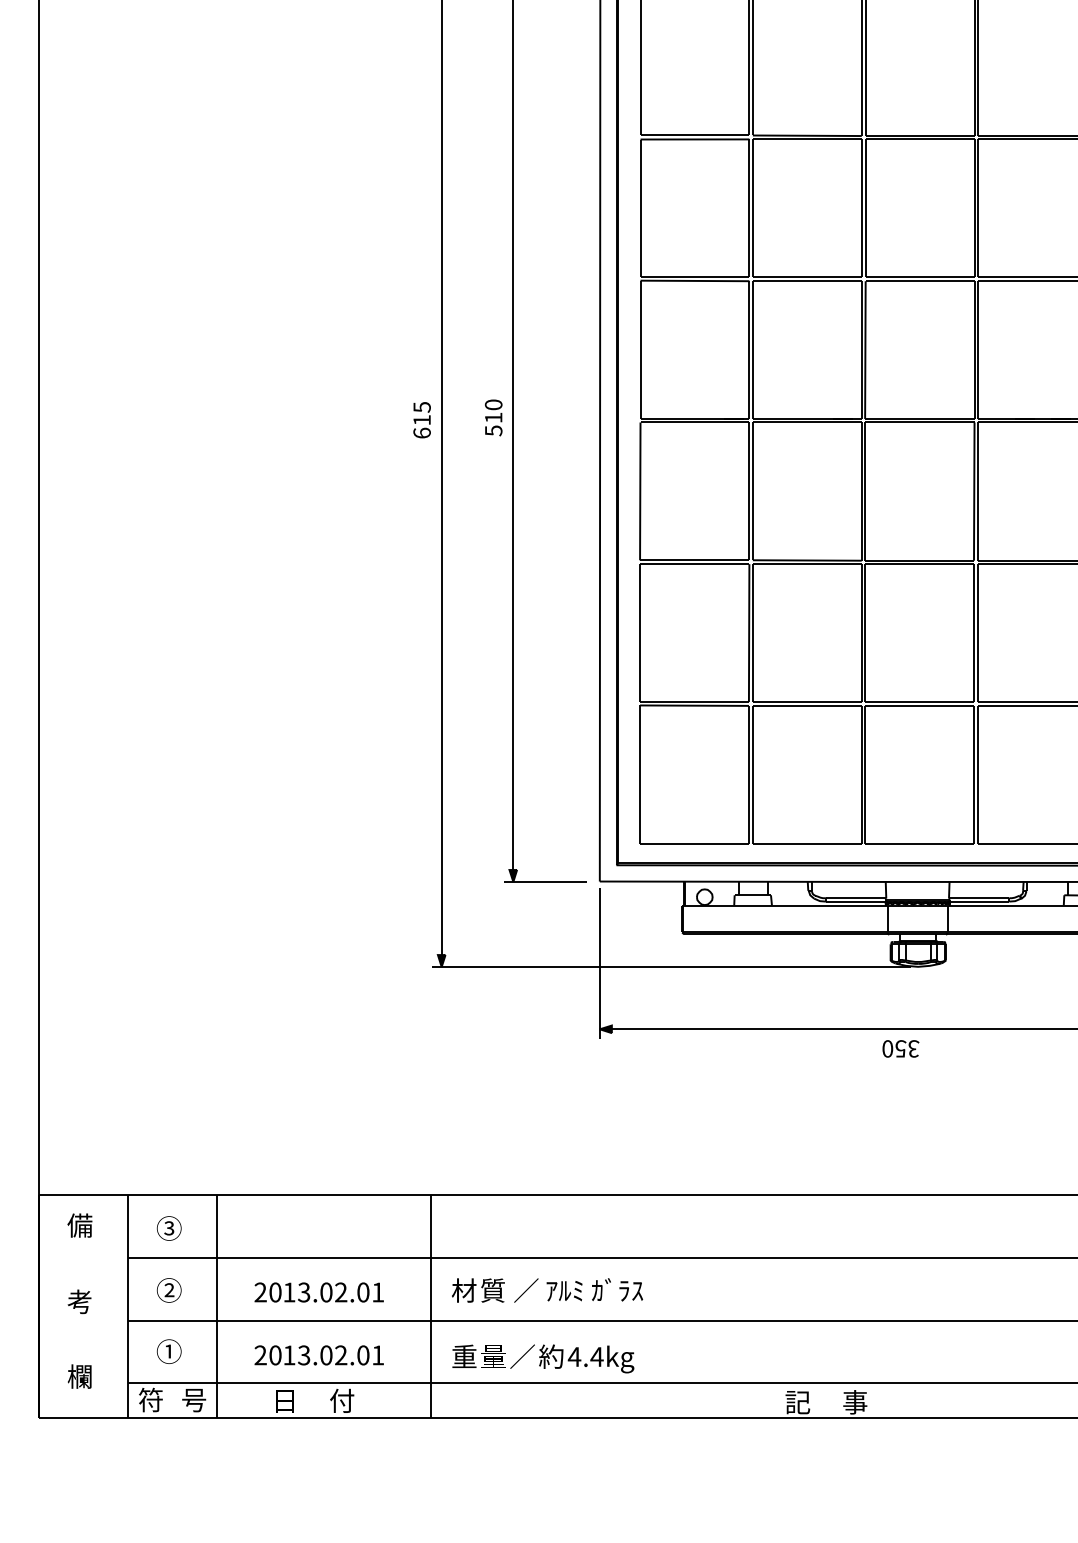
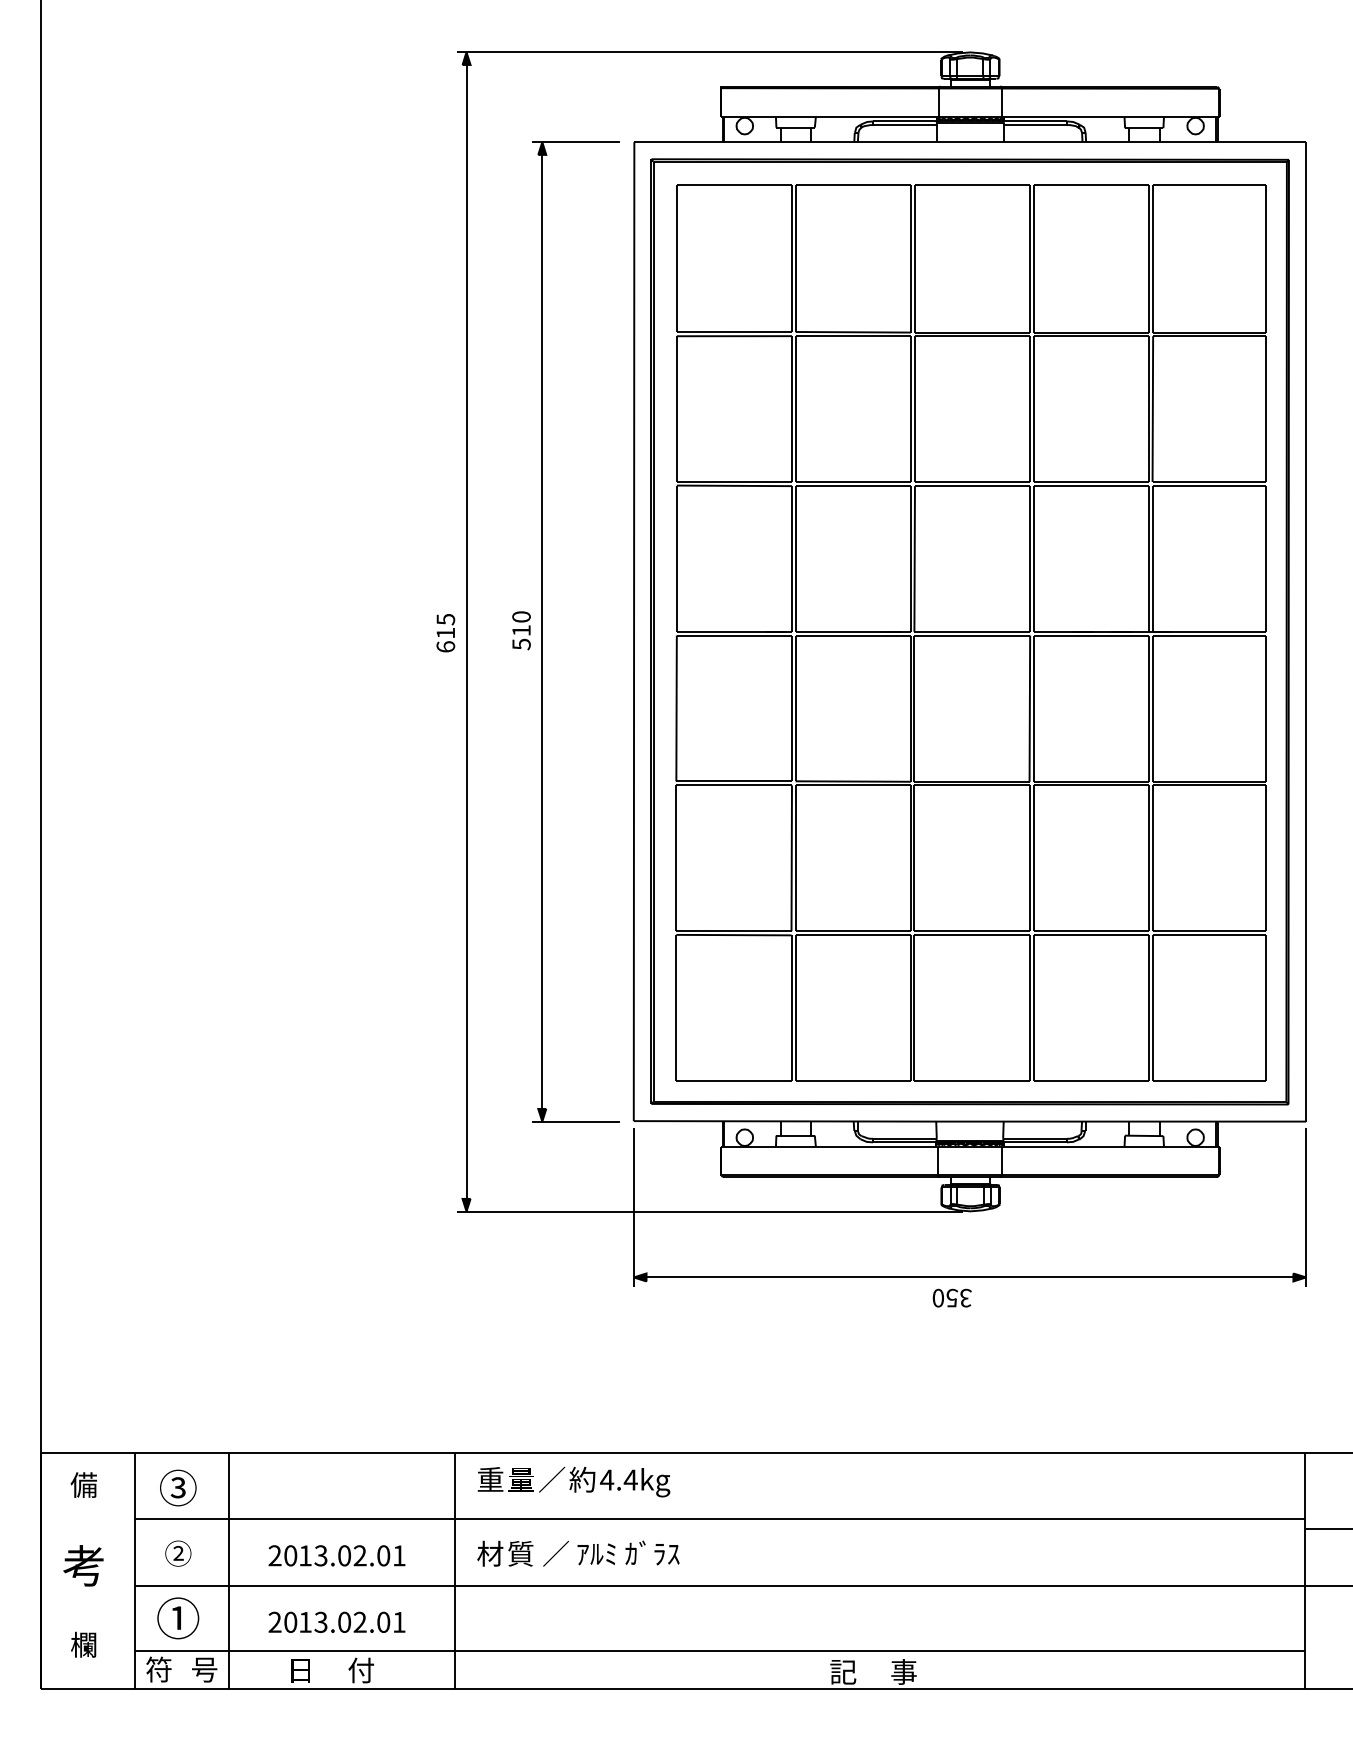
part: (169, 1228) -> (178, 1488), size x1.4
part: (79, 1301) -> (83, 1565), size x1.6
part: (169, 1351) -> (178, 1618), size x1.6
text: (542, 1358) -> (573, 1481), moved

